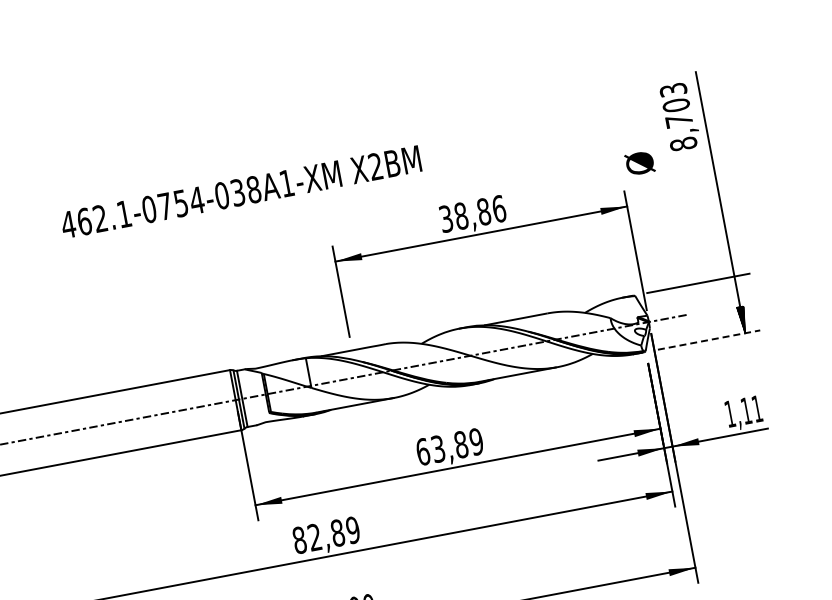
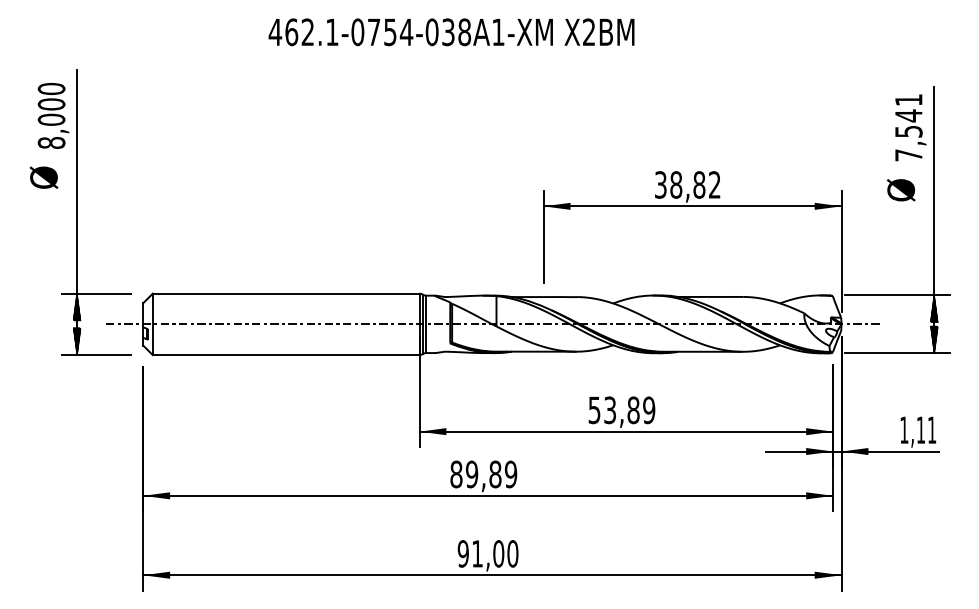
text: (678, 116) -> (908, 127), 8,703 -> 7,541
text: (639, 163) -> (900, 190), moved
text: (241, 192) -> (451, 32), moved
text: (498, 208) -> (714, 184), 38,86 -> 38,82
hatch: (736, 289) -> (933, 308), added
line: (709, 340) -> (897, 353), dashed -> solid
text: (423, 452) -> (594, 410), 63,89 -> 53,89
text: (314, 537) -> (471, 474), 82,89 -> 89,89

